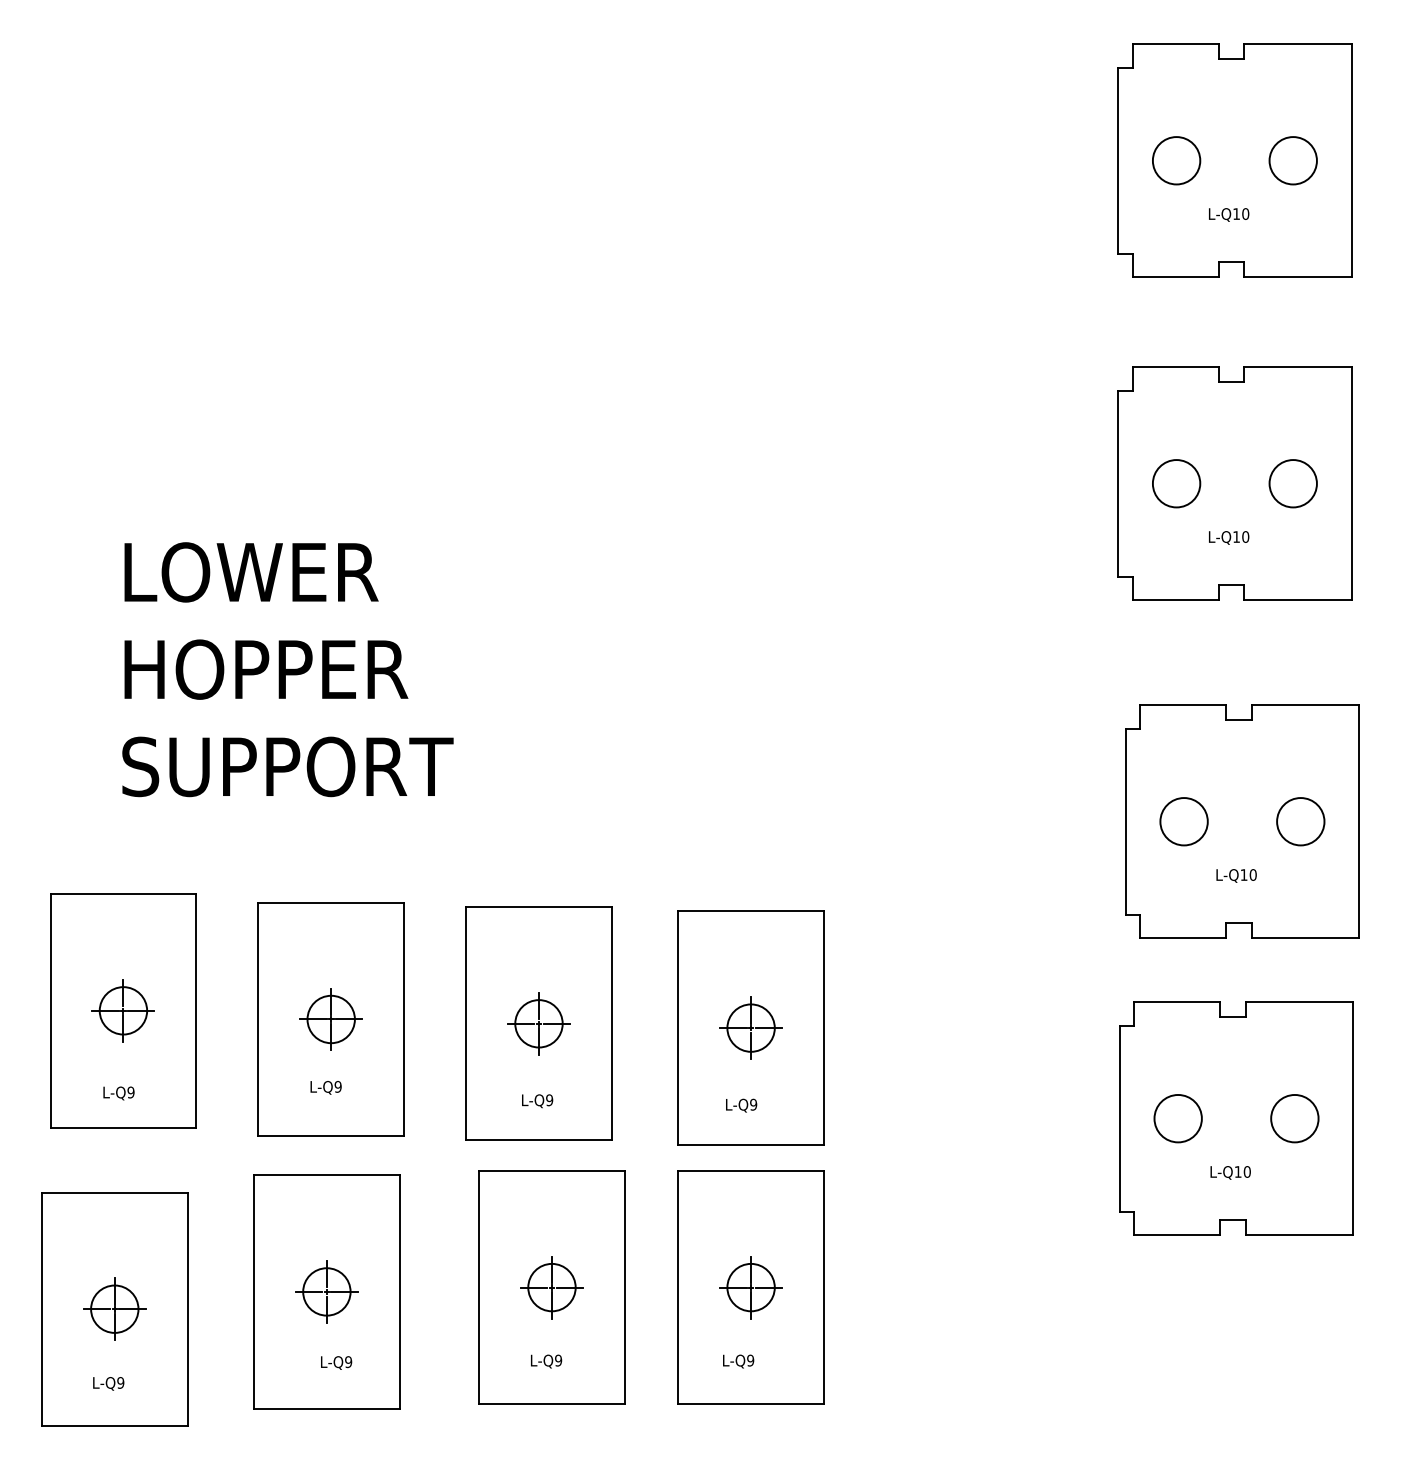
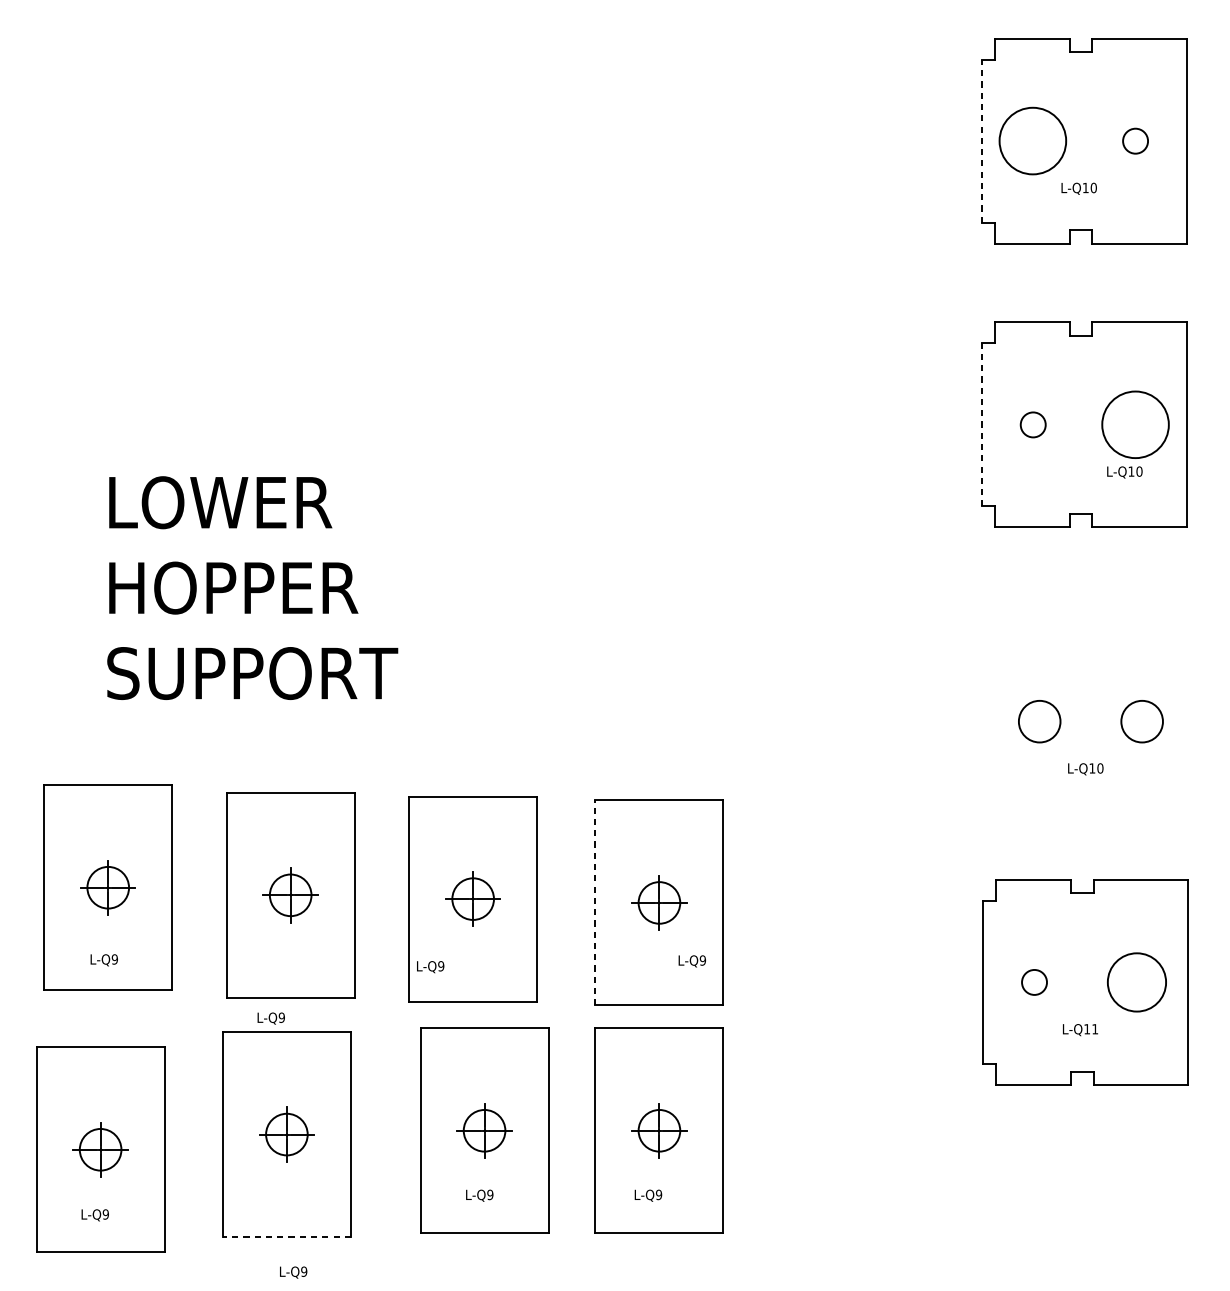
line: (1118, 160) -> (982, 140), solid -> dashed
circle: (1176, 160) -> (1033, 140), size x1.6
circle: (1292, 160) -> (1134, 140), size x0.6
line: (1118, 483) -> (982, 424), solid -> dashed
circle: (1176, 483) -> (1033, 424), size x0.6
circle: (1292, 483) -> (1134, 424), size x1.6
text: (1229, 537) -> (1125, 472), moved
part: (1242, 821) -> (1090, 721), removed
line: (678, 1028) -> (595, 903), solid -> dashed
text: (325, 1087) -> (270, 1018), moved
text: (537, 1101) -> (430, 967), moved
text: (741, 1105) -> (692, 961), moved
circle: (1177, 1118) -> (1033, 982), size x0.6
circle: (1294, 1118) -> (1136, 982), size x1.4
text: (1246, 1171) -> (1094, 1028), L-Q10 -> L-Q11
text: (336, 1362) -> (293, 1272), moved
line: (326, 1408) -> (286, 1236), solid -> dashed

